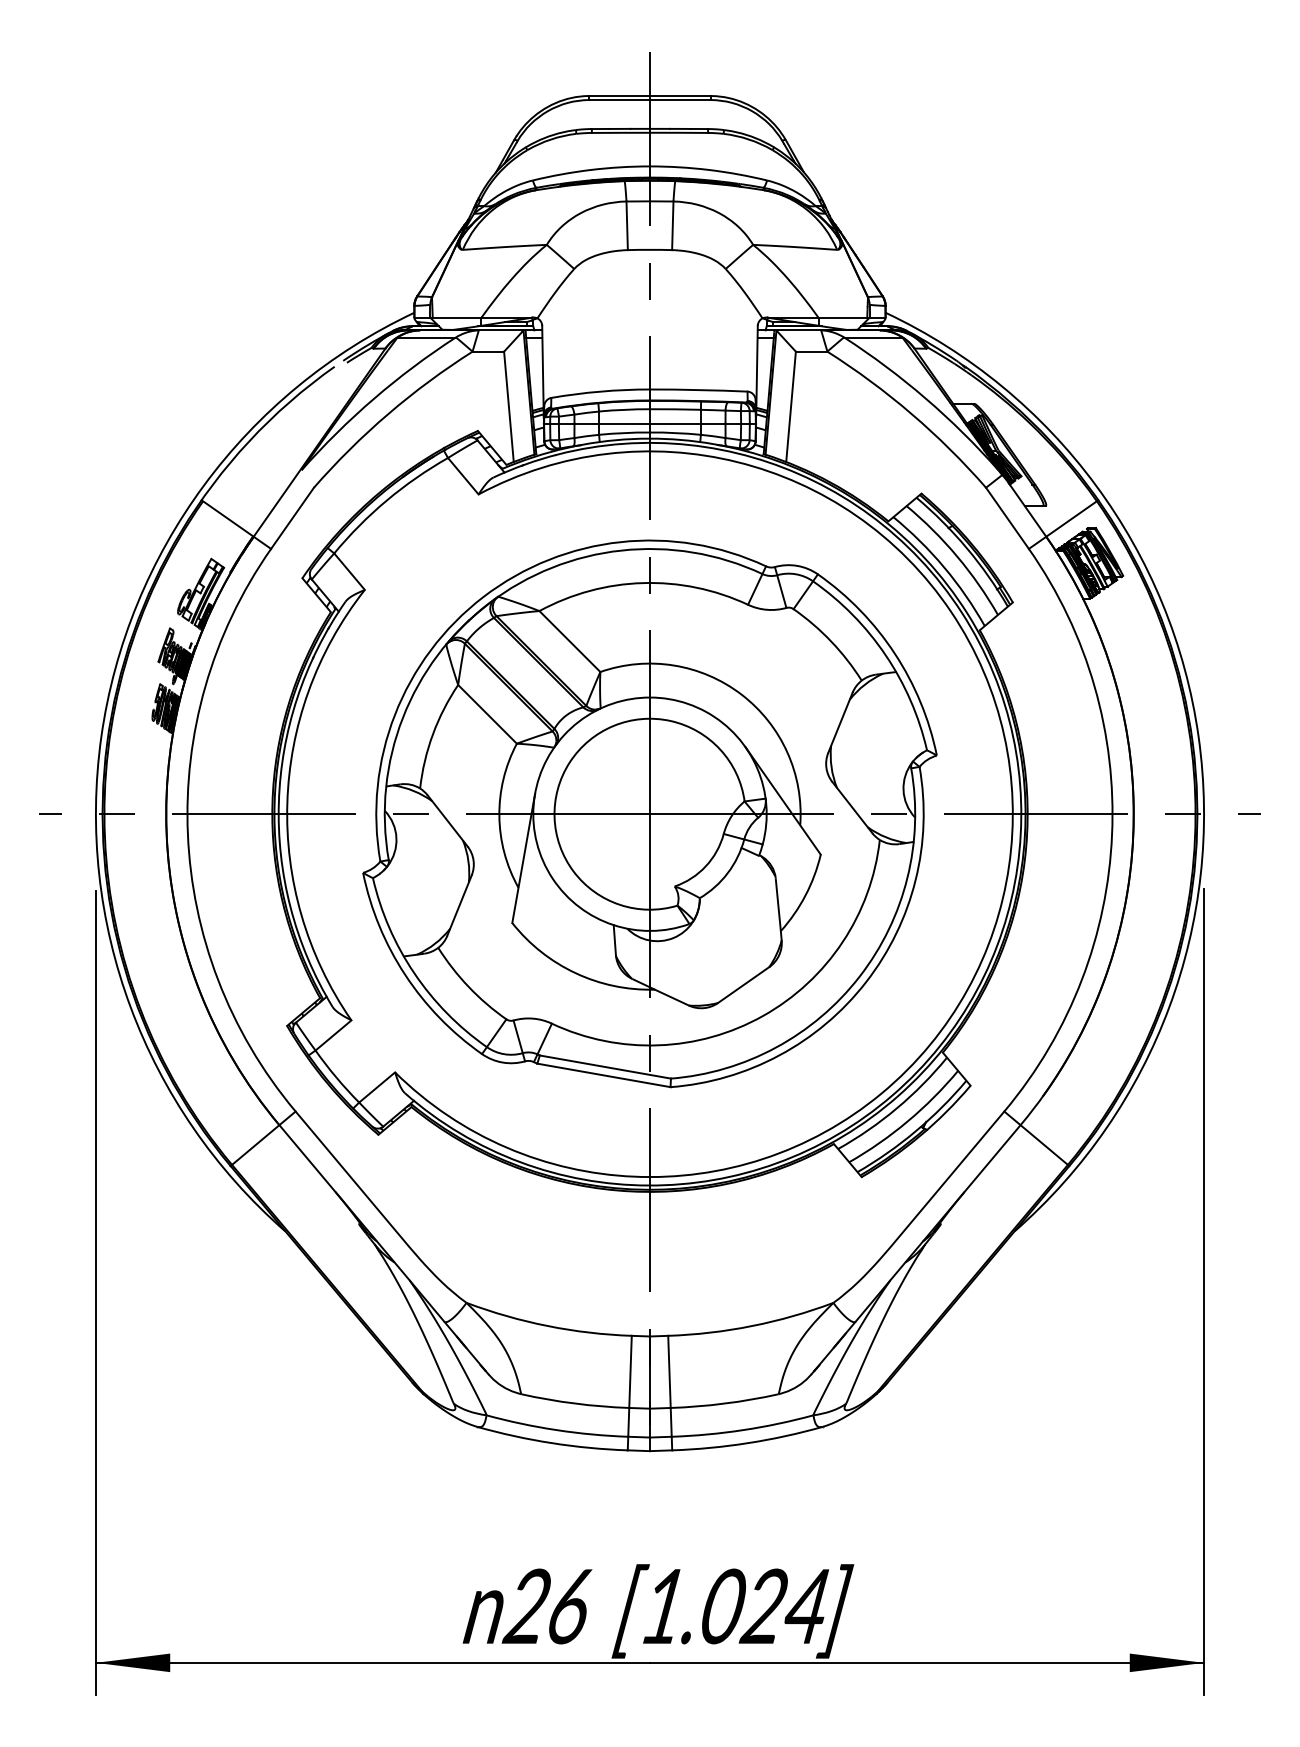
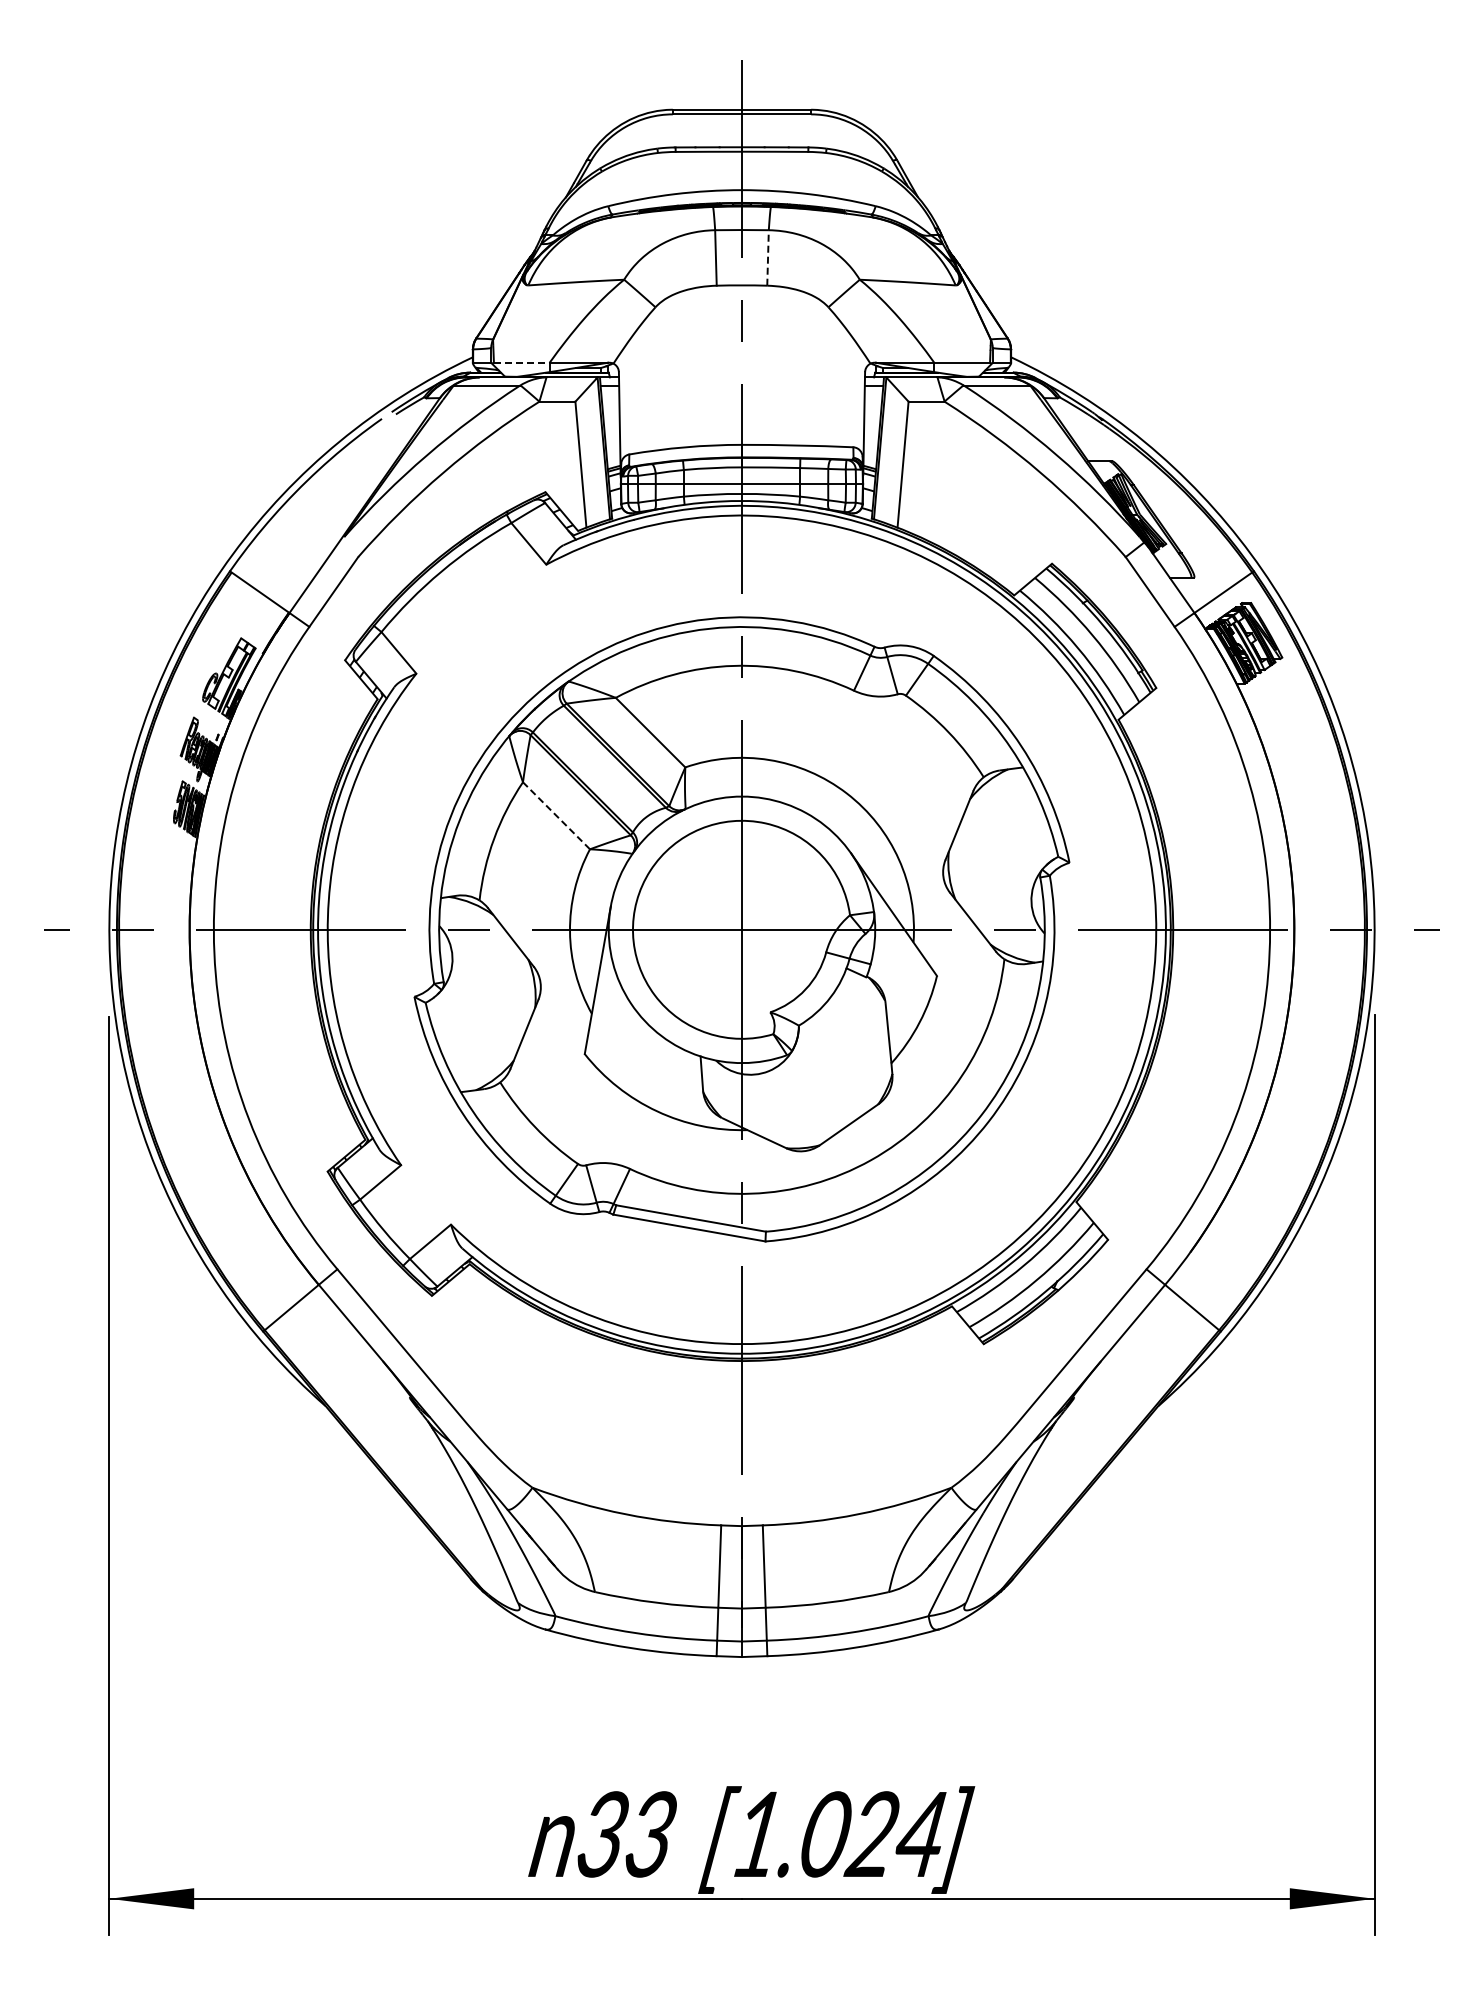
line: (673, 225) -> (768, 257), solid -> dashed
line: (456, 317) -> (521, 362), solid -> dashed
line: (487, 714) -> (556, 815), solid -> dashed
text: (547, 1606) -> (624, 1834), 26 -> 33

